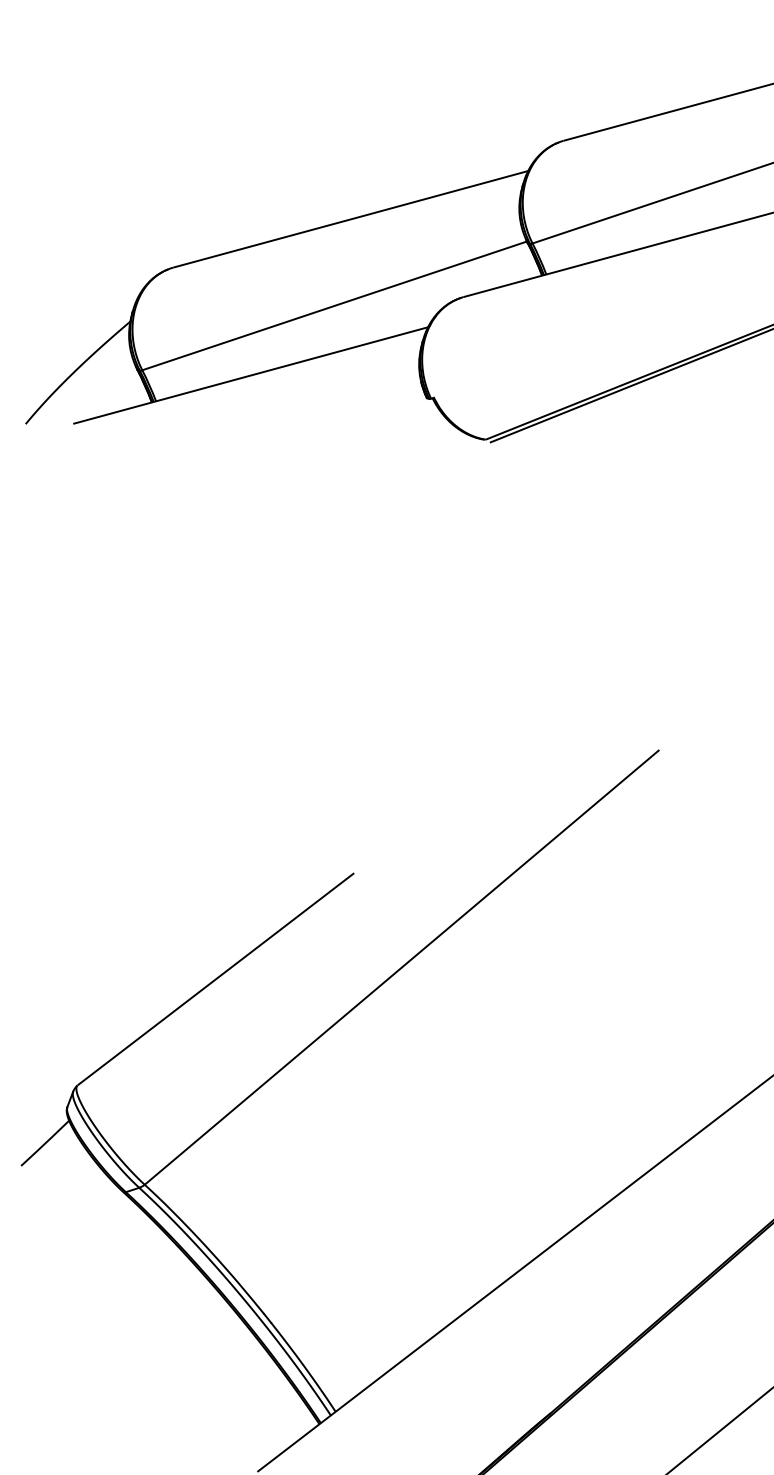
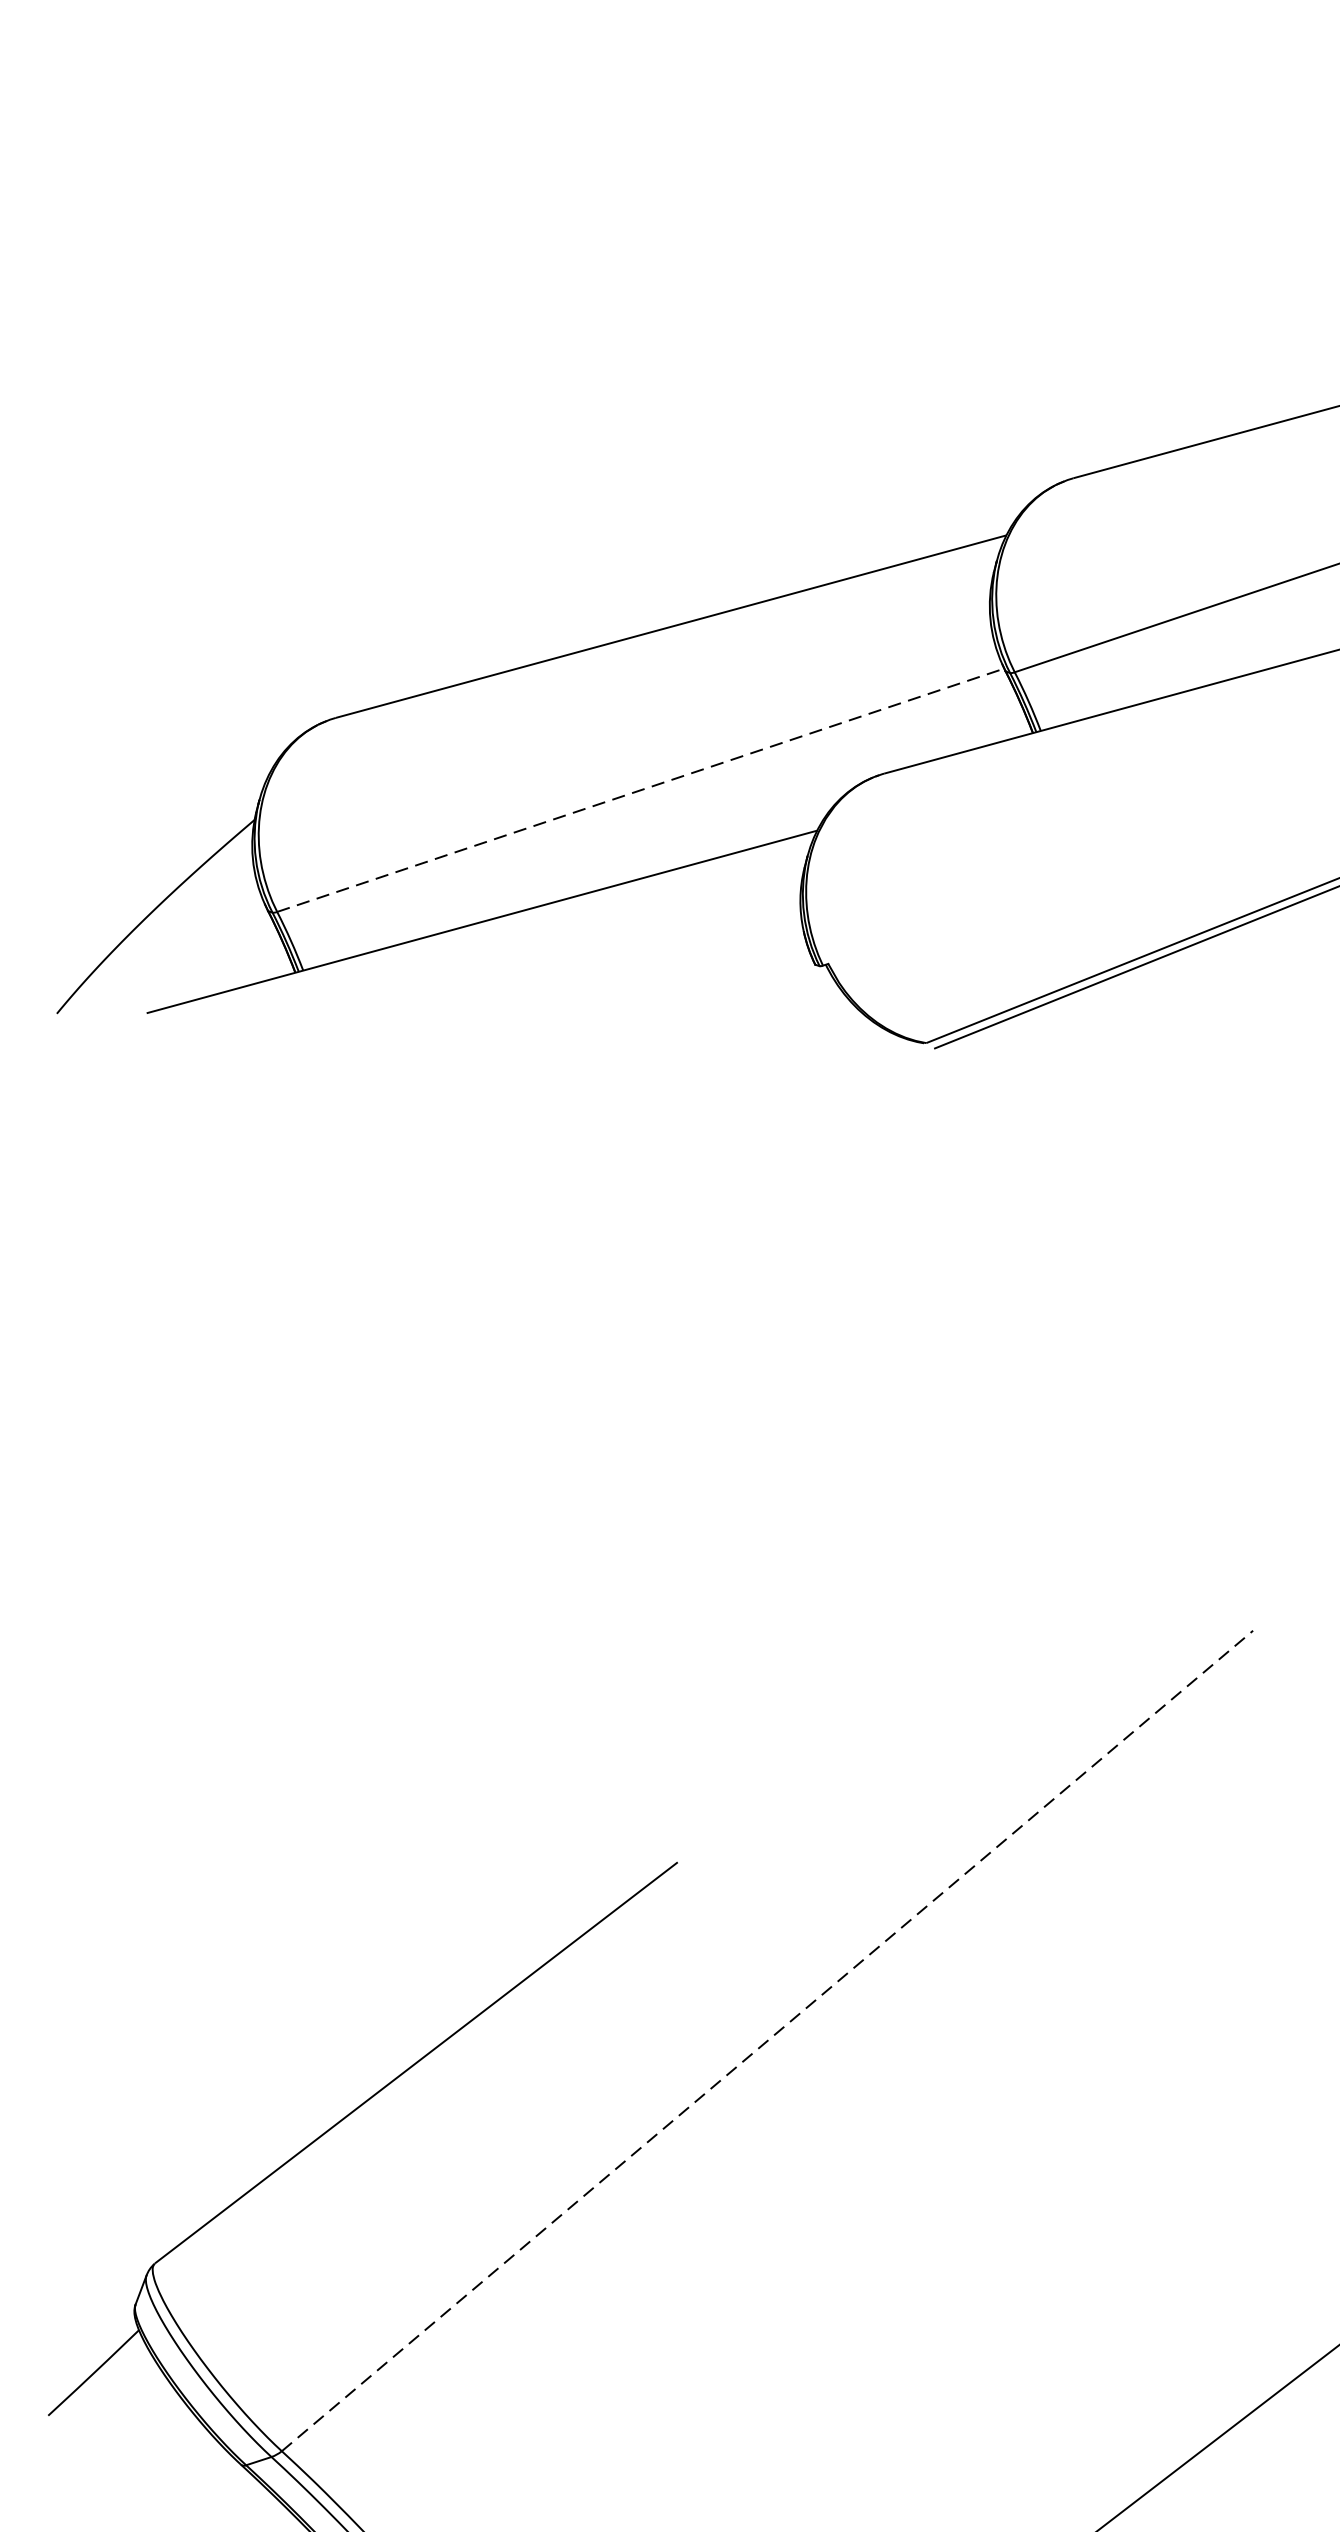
line: (334, 305) -> (640, 789), solid -> dashed
line: (402, 967) -> (768, 2040), solid -> dashed

